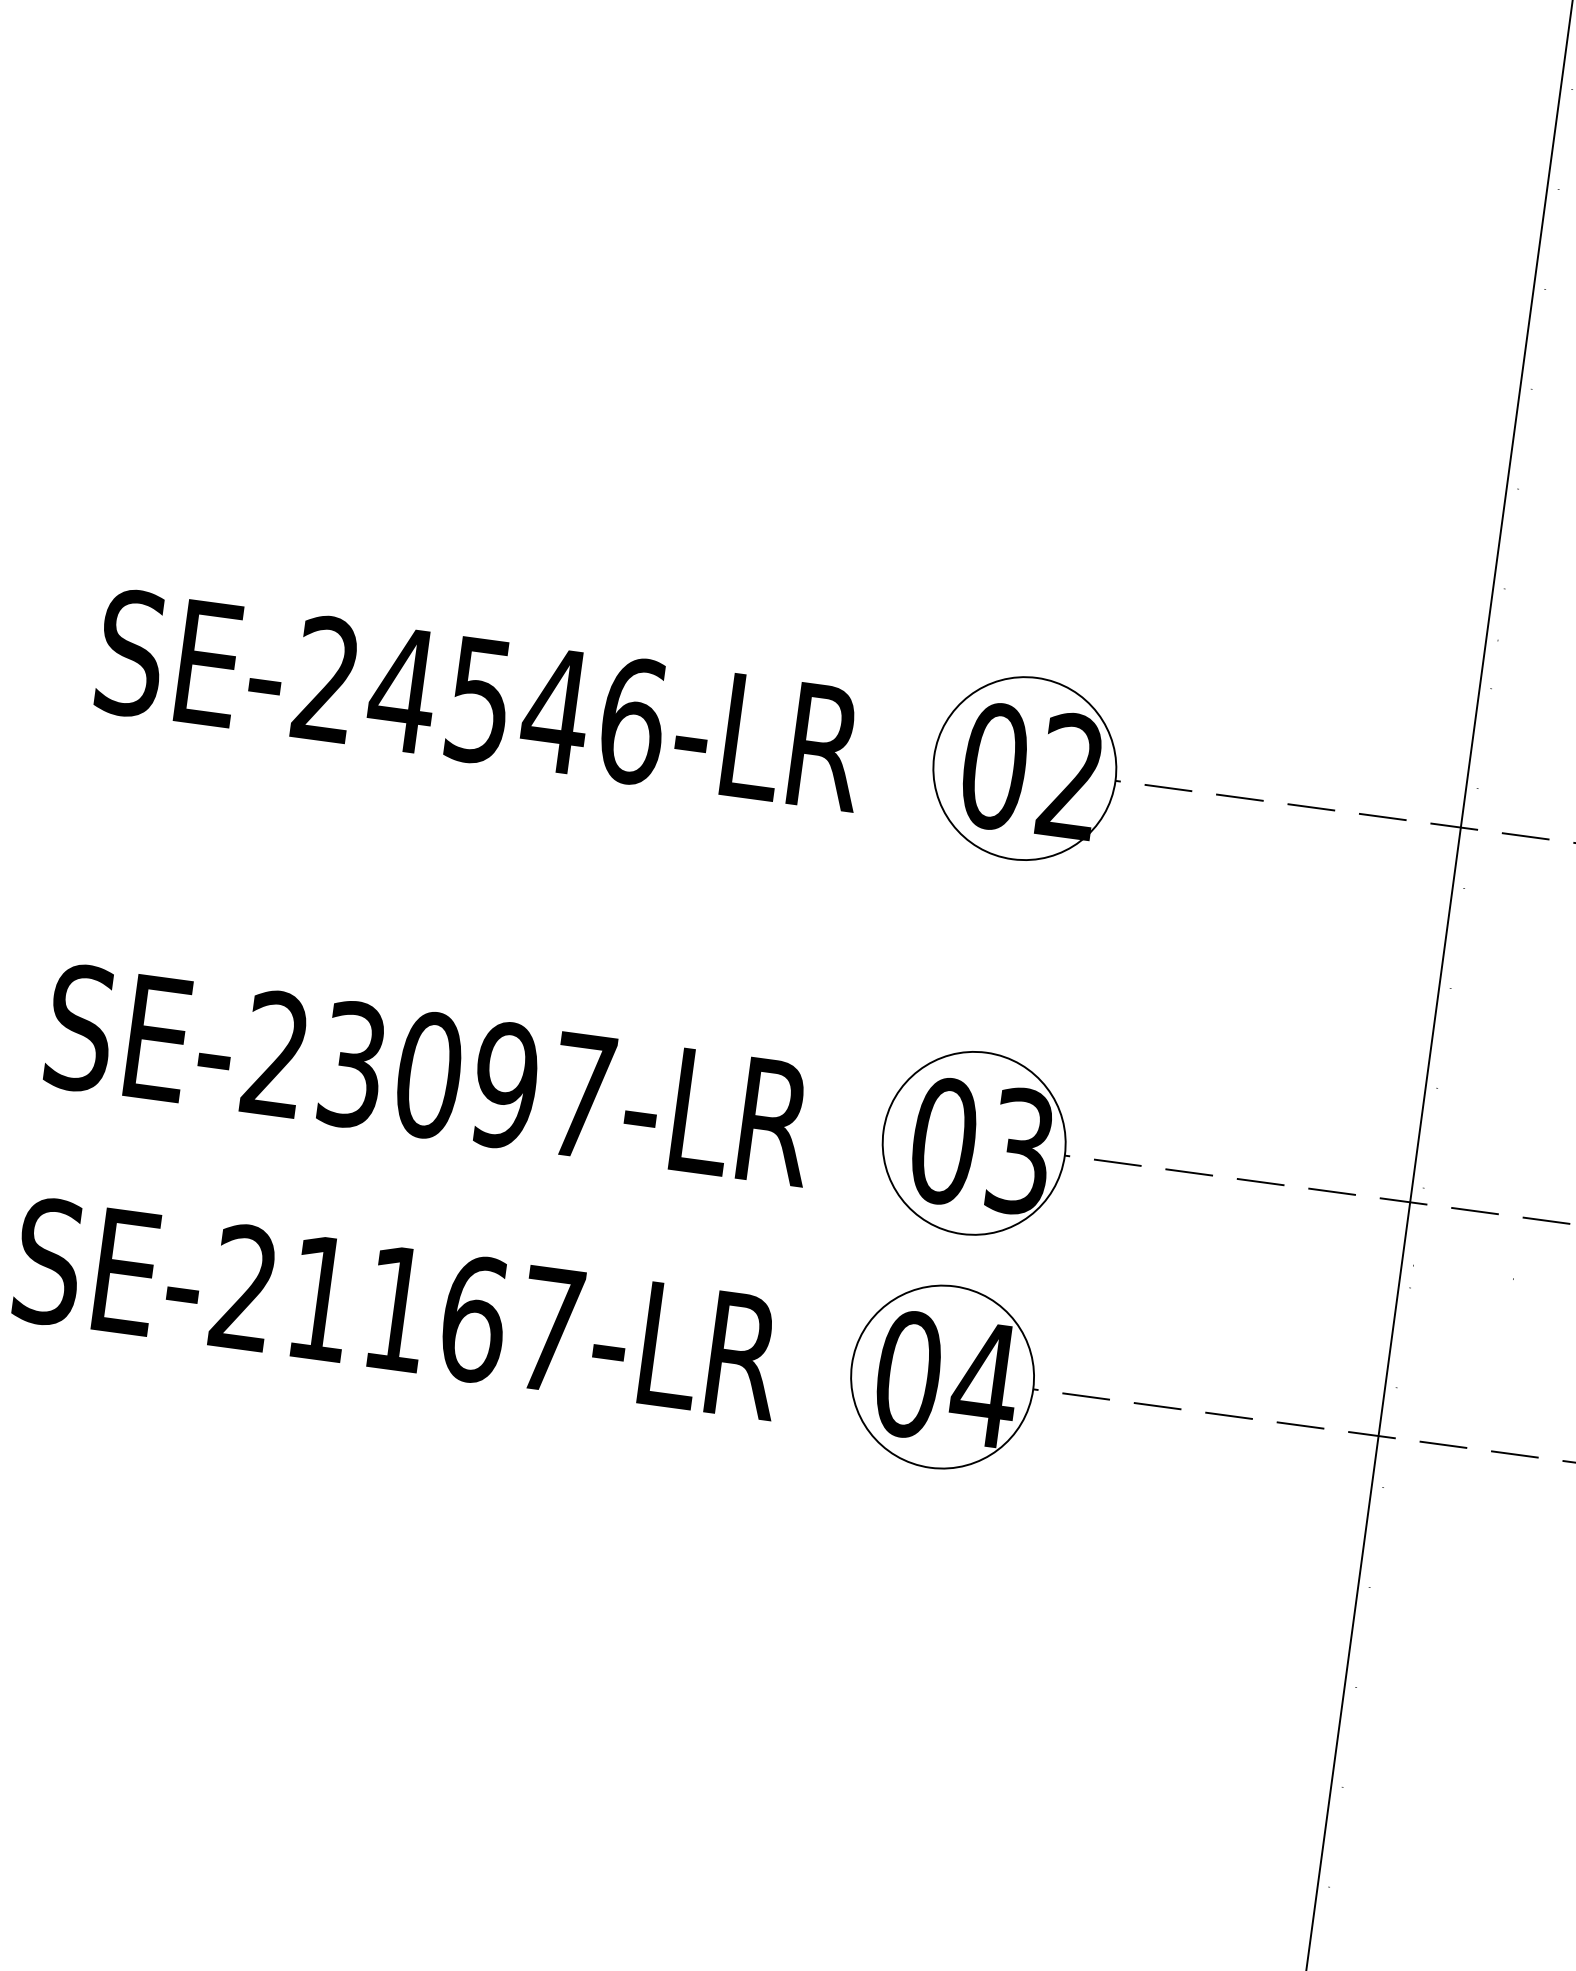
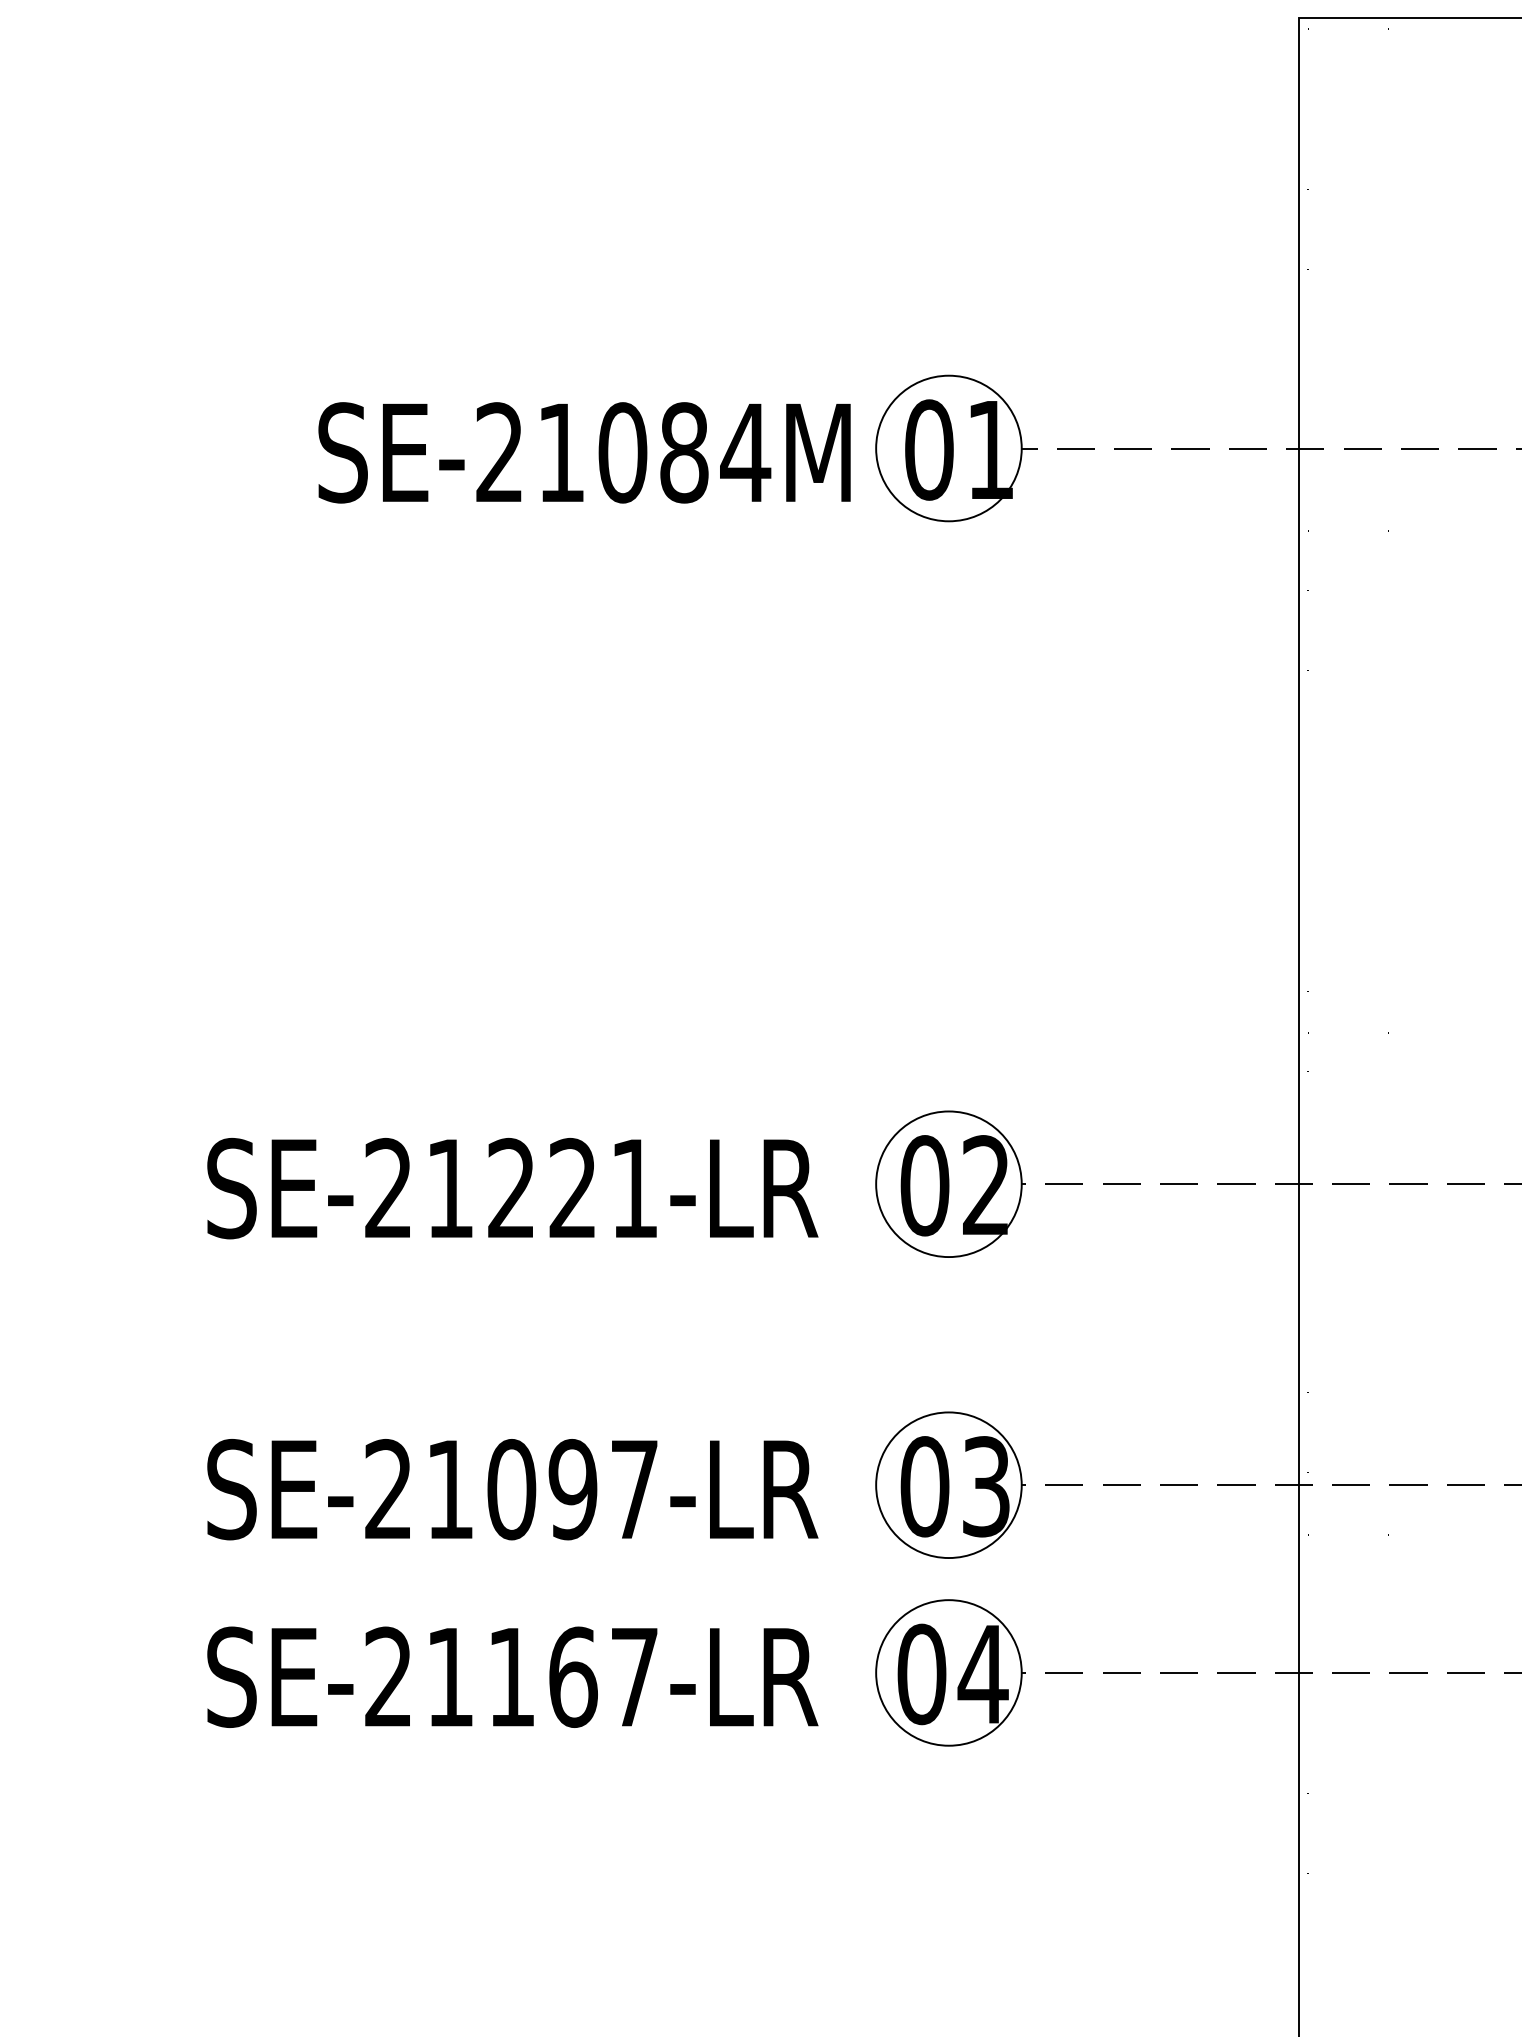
text: (516, 705) -> (541, 1188), SE-24546-LR -> SE-21221-LR
text: (352, 1064) -> (450, 1489), SE-23097-LR -> SE-21097-LR

